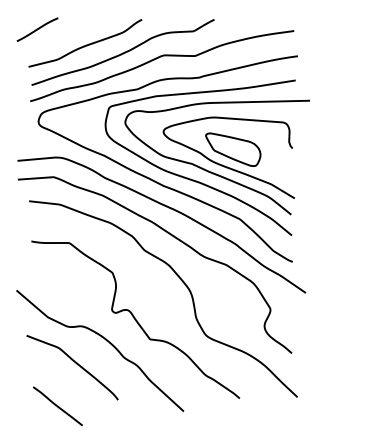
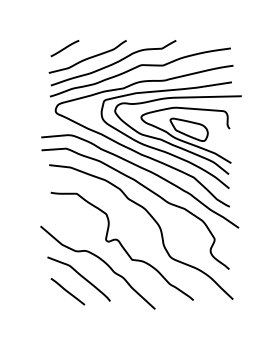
line: (36, 29) -> (64, 48), moved
line: (57, 405) -> (67, 291), moved

